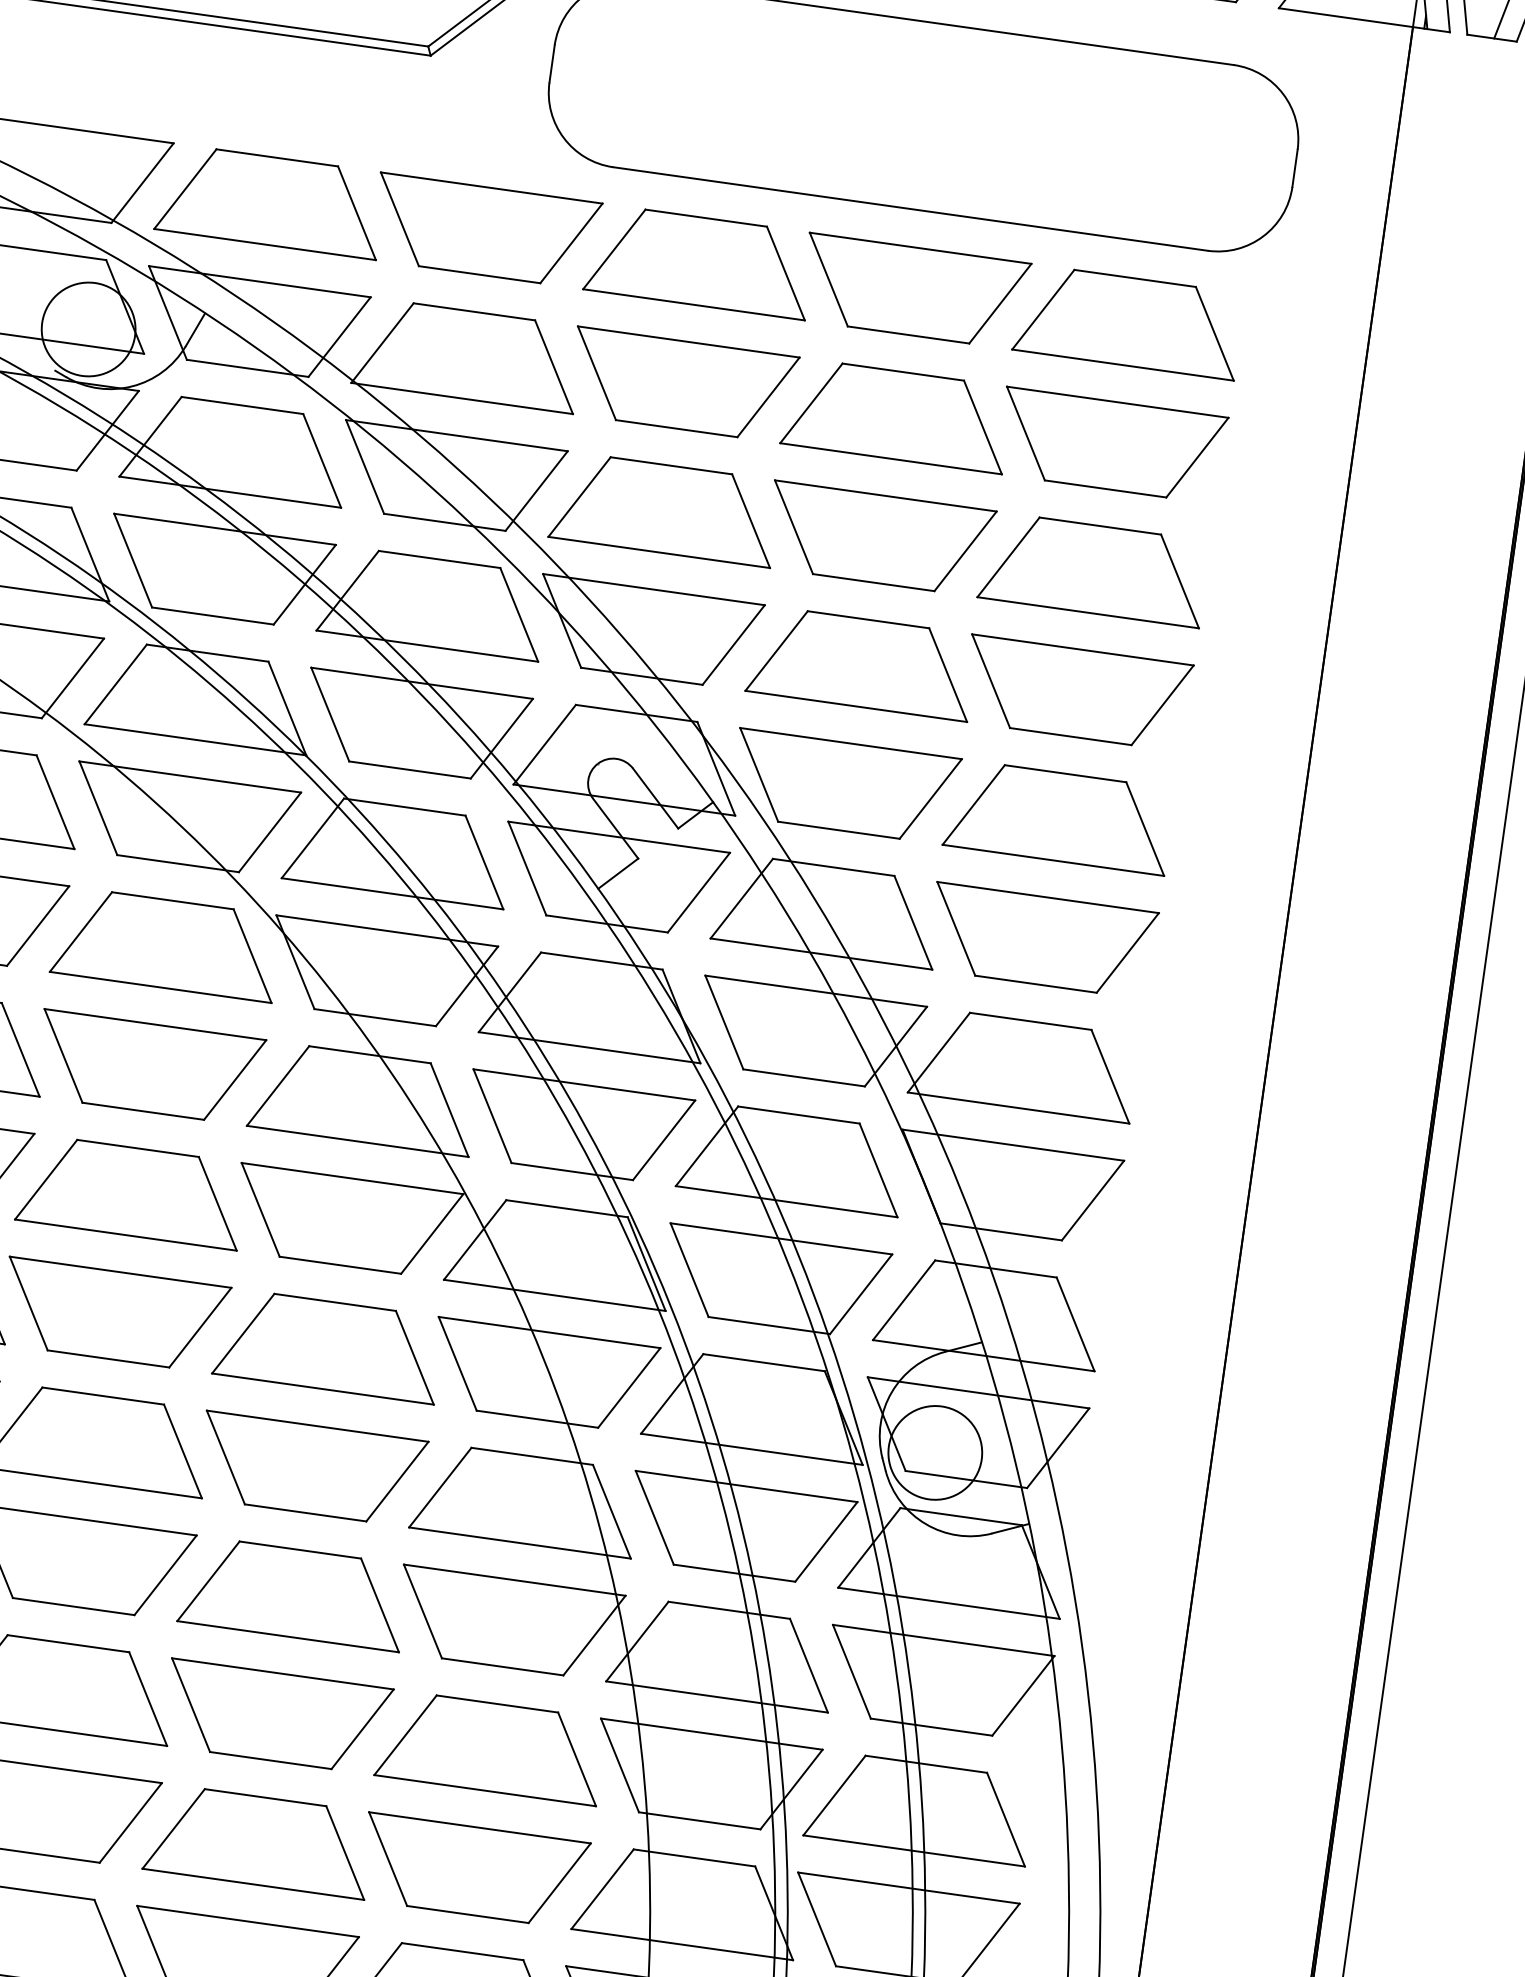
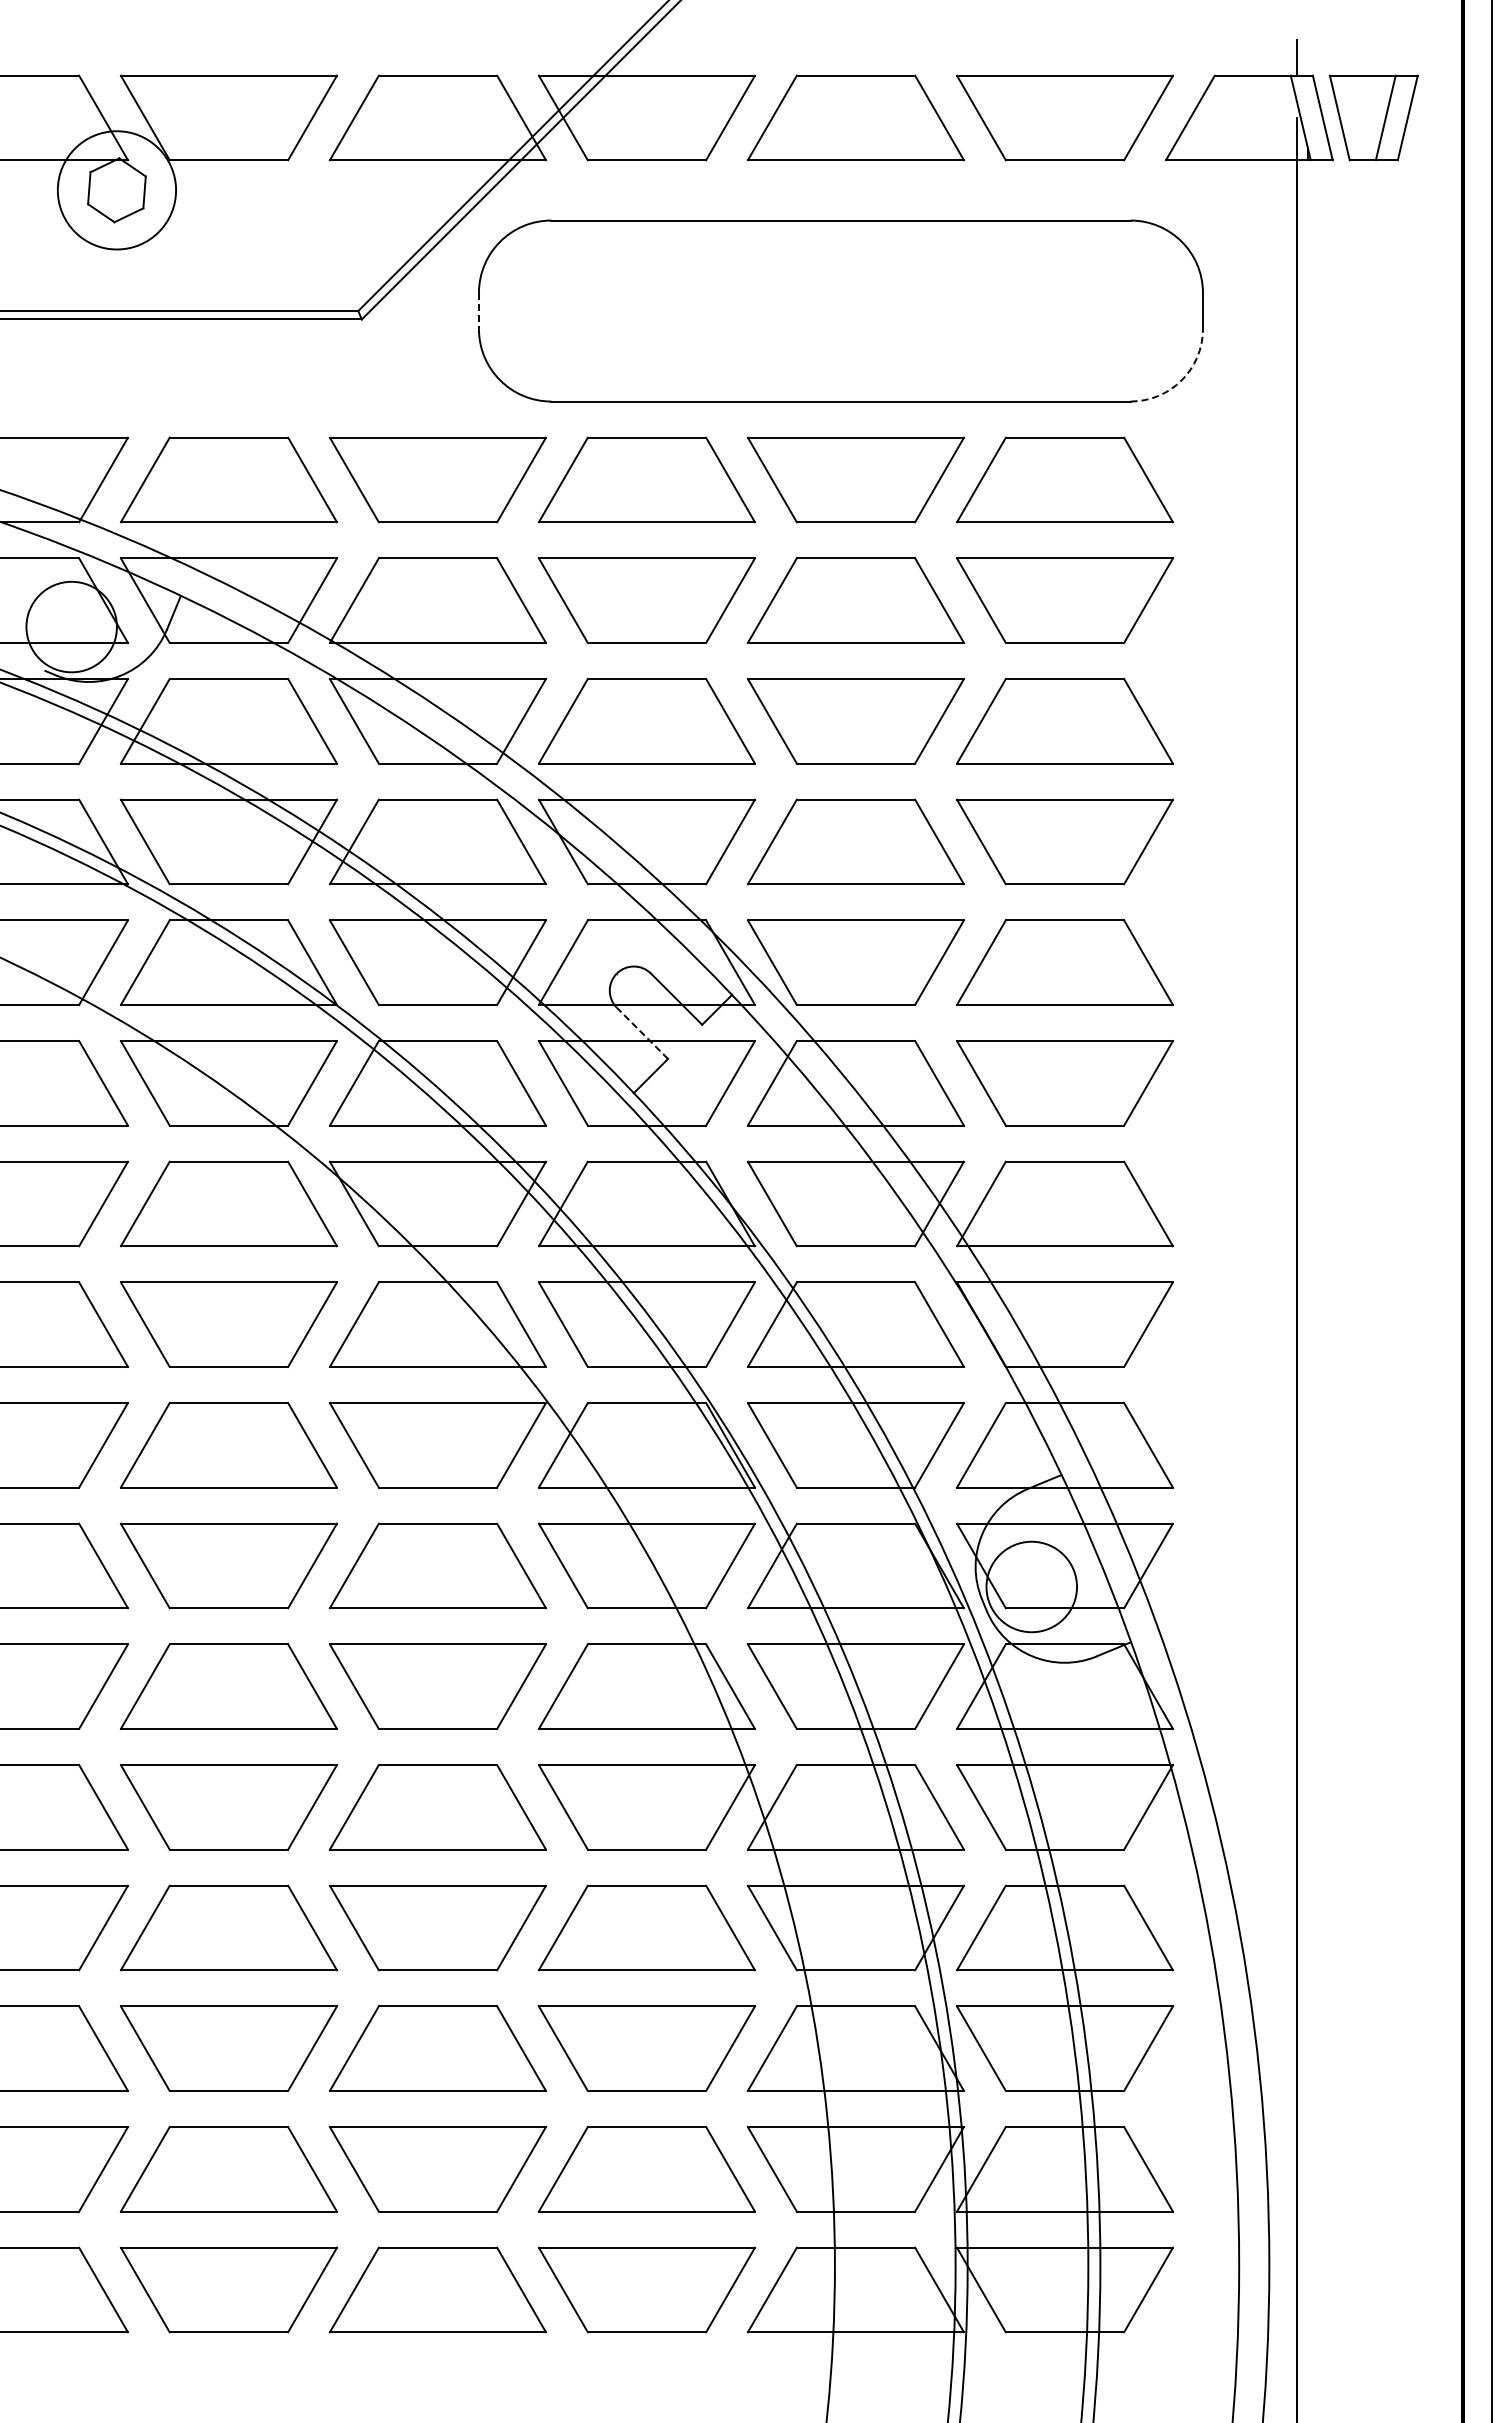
line: (551, 64) -> (478, 311), solid -> dashed
arc: (1262, 236) -> (1181, 380), solid -> dashed
line: (615, 828) -> (642, 1033), solid -> dashed

